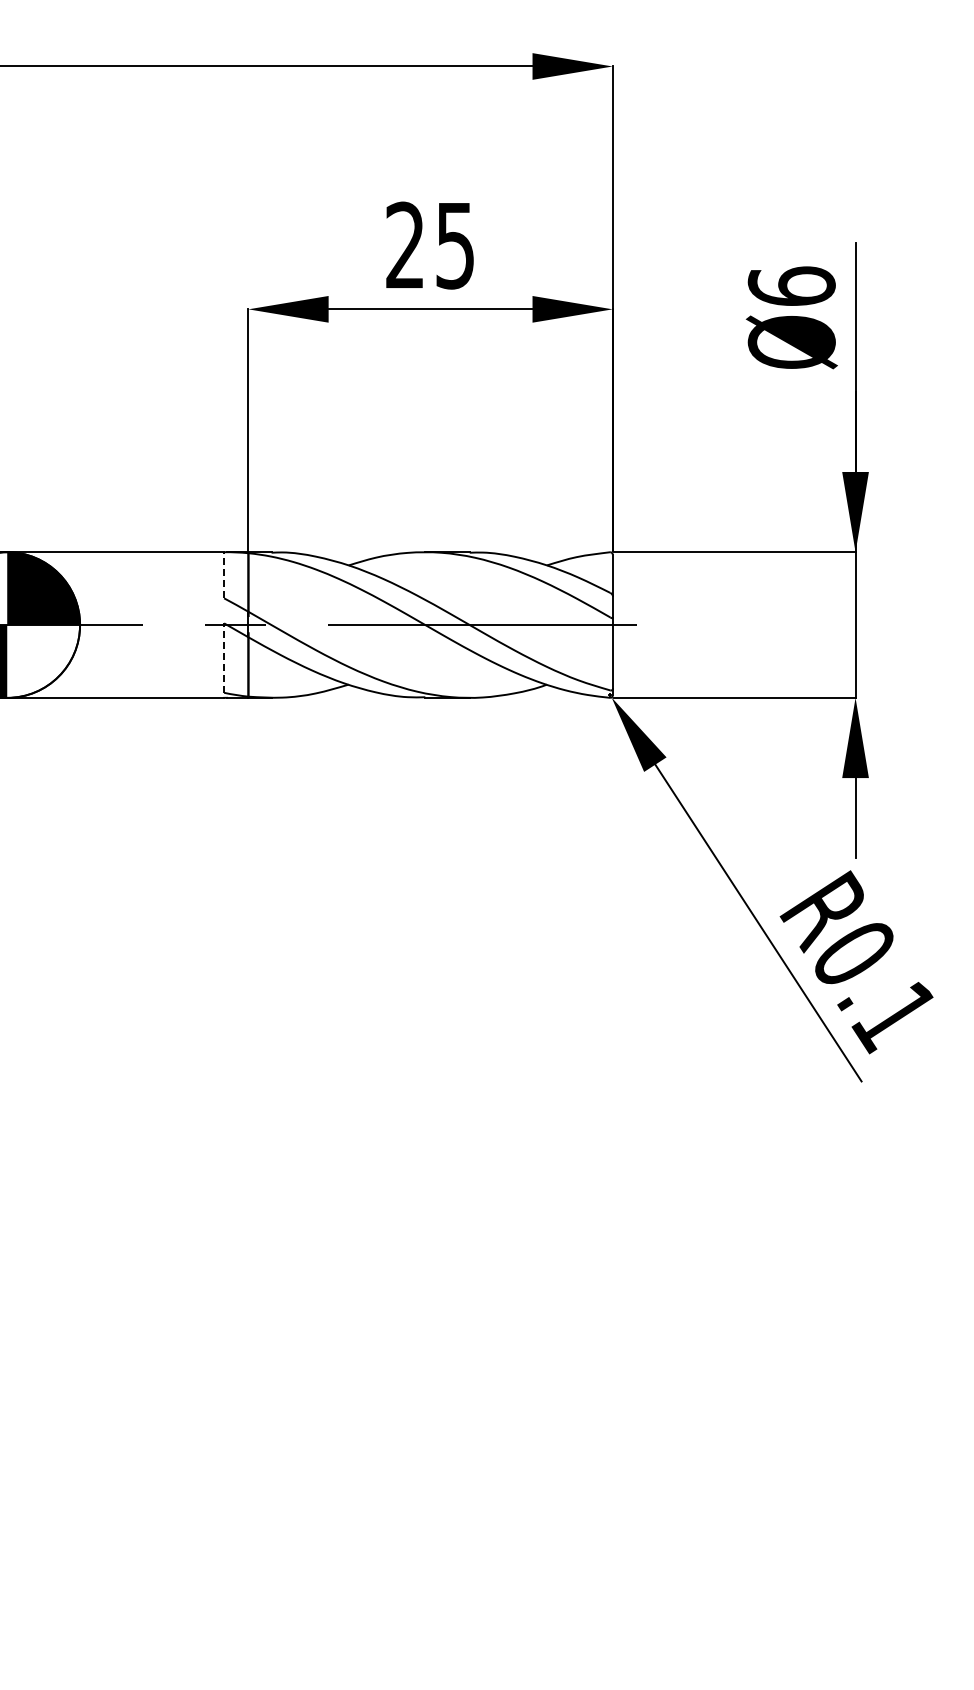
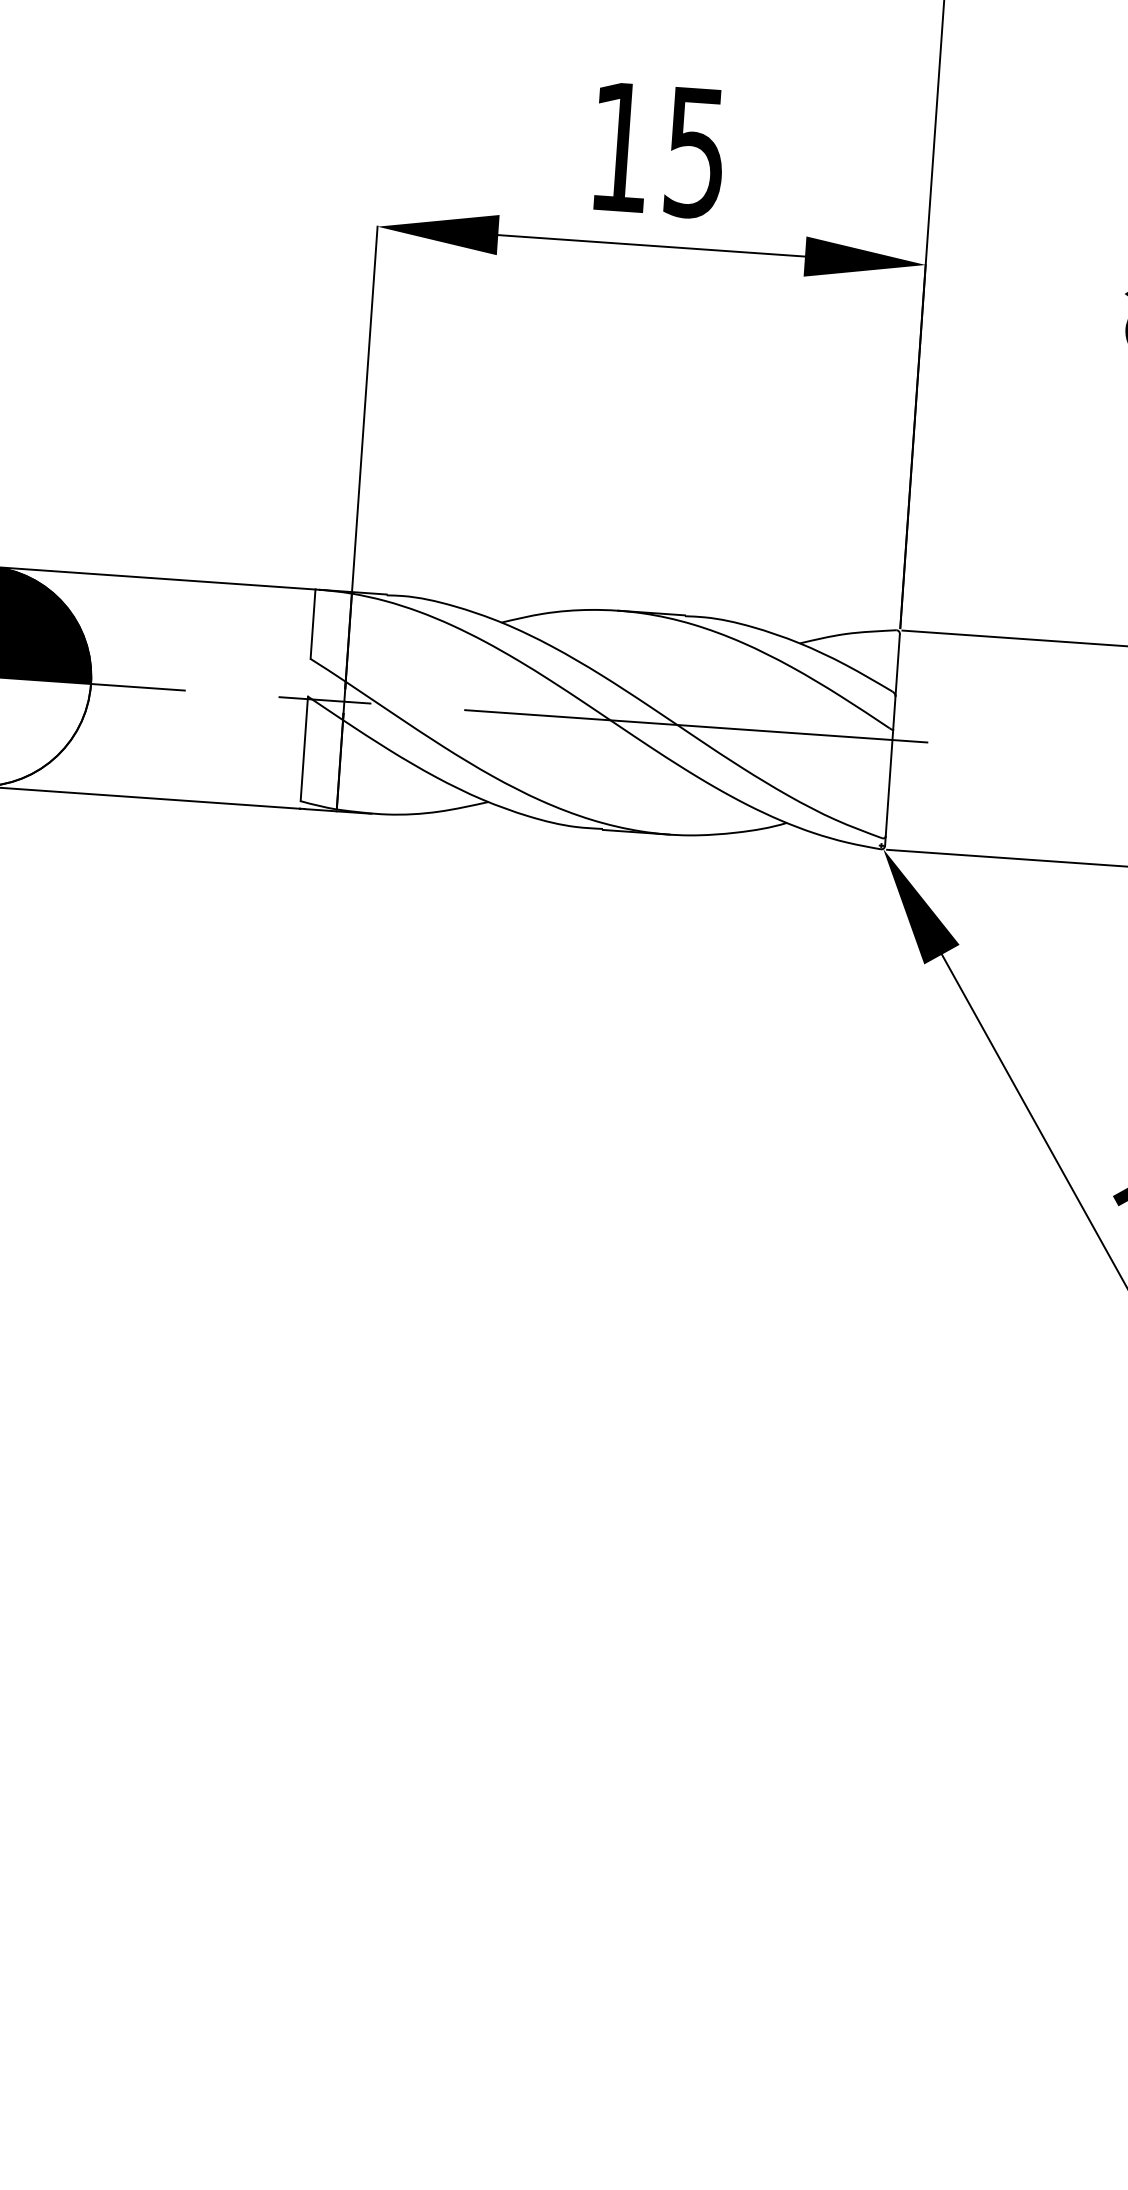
text: (404, 244) -> (619, 145), 25 -> 15
line: (224, 574) -> (313, 623), dashed -> solid
line: (224, 658) -> (304, 749), dashed -> solid

